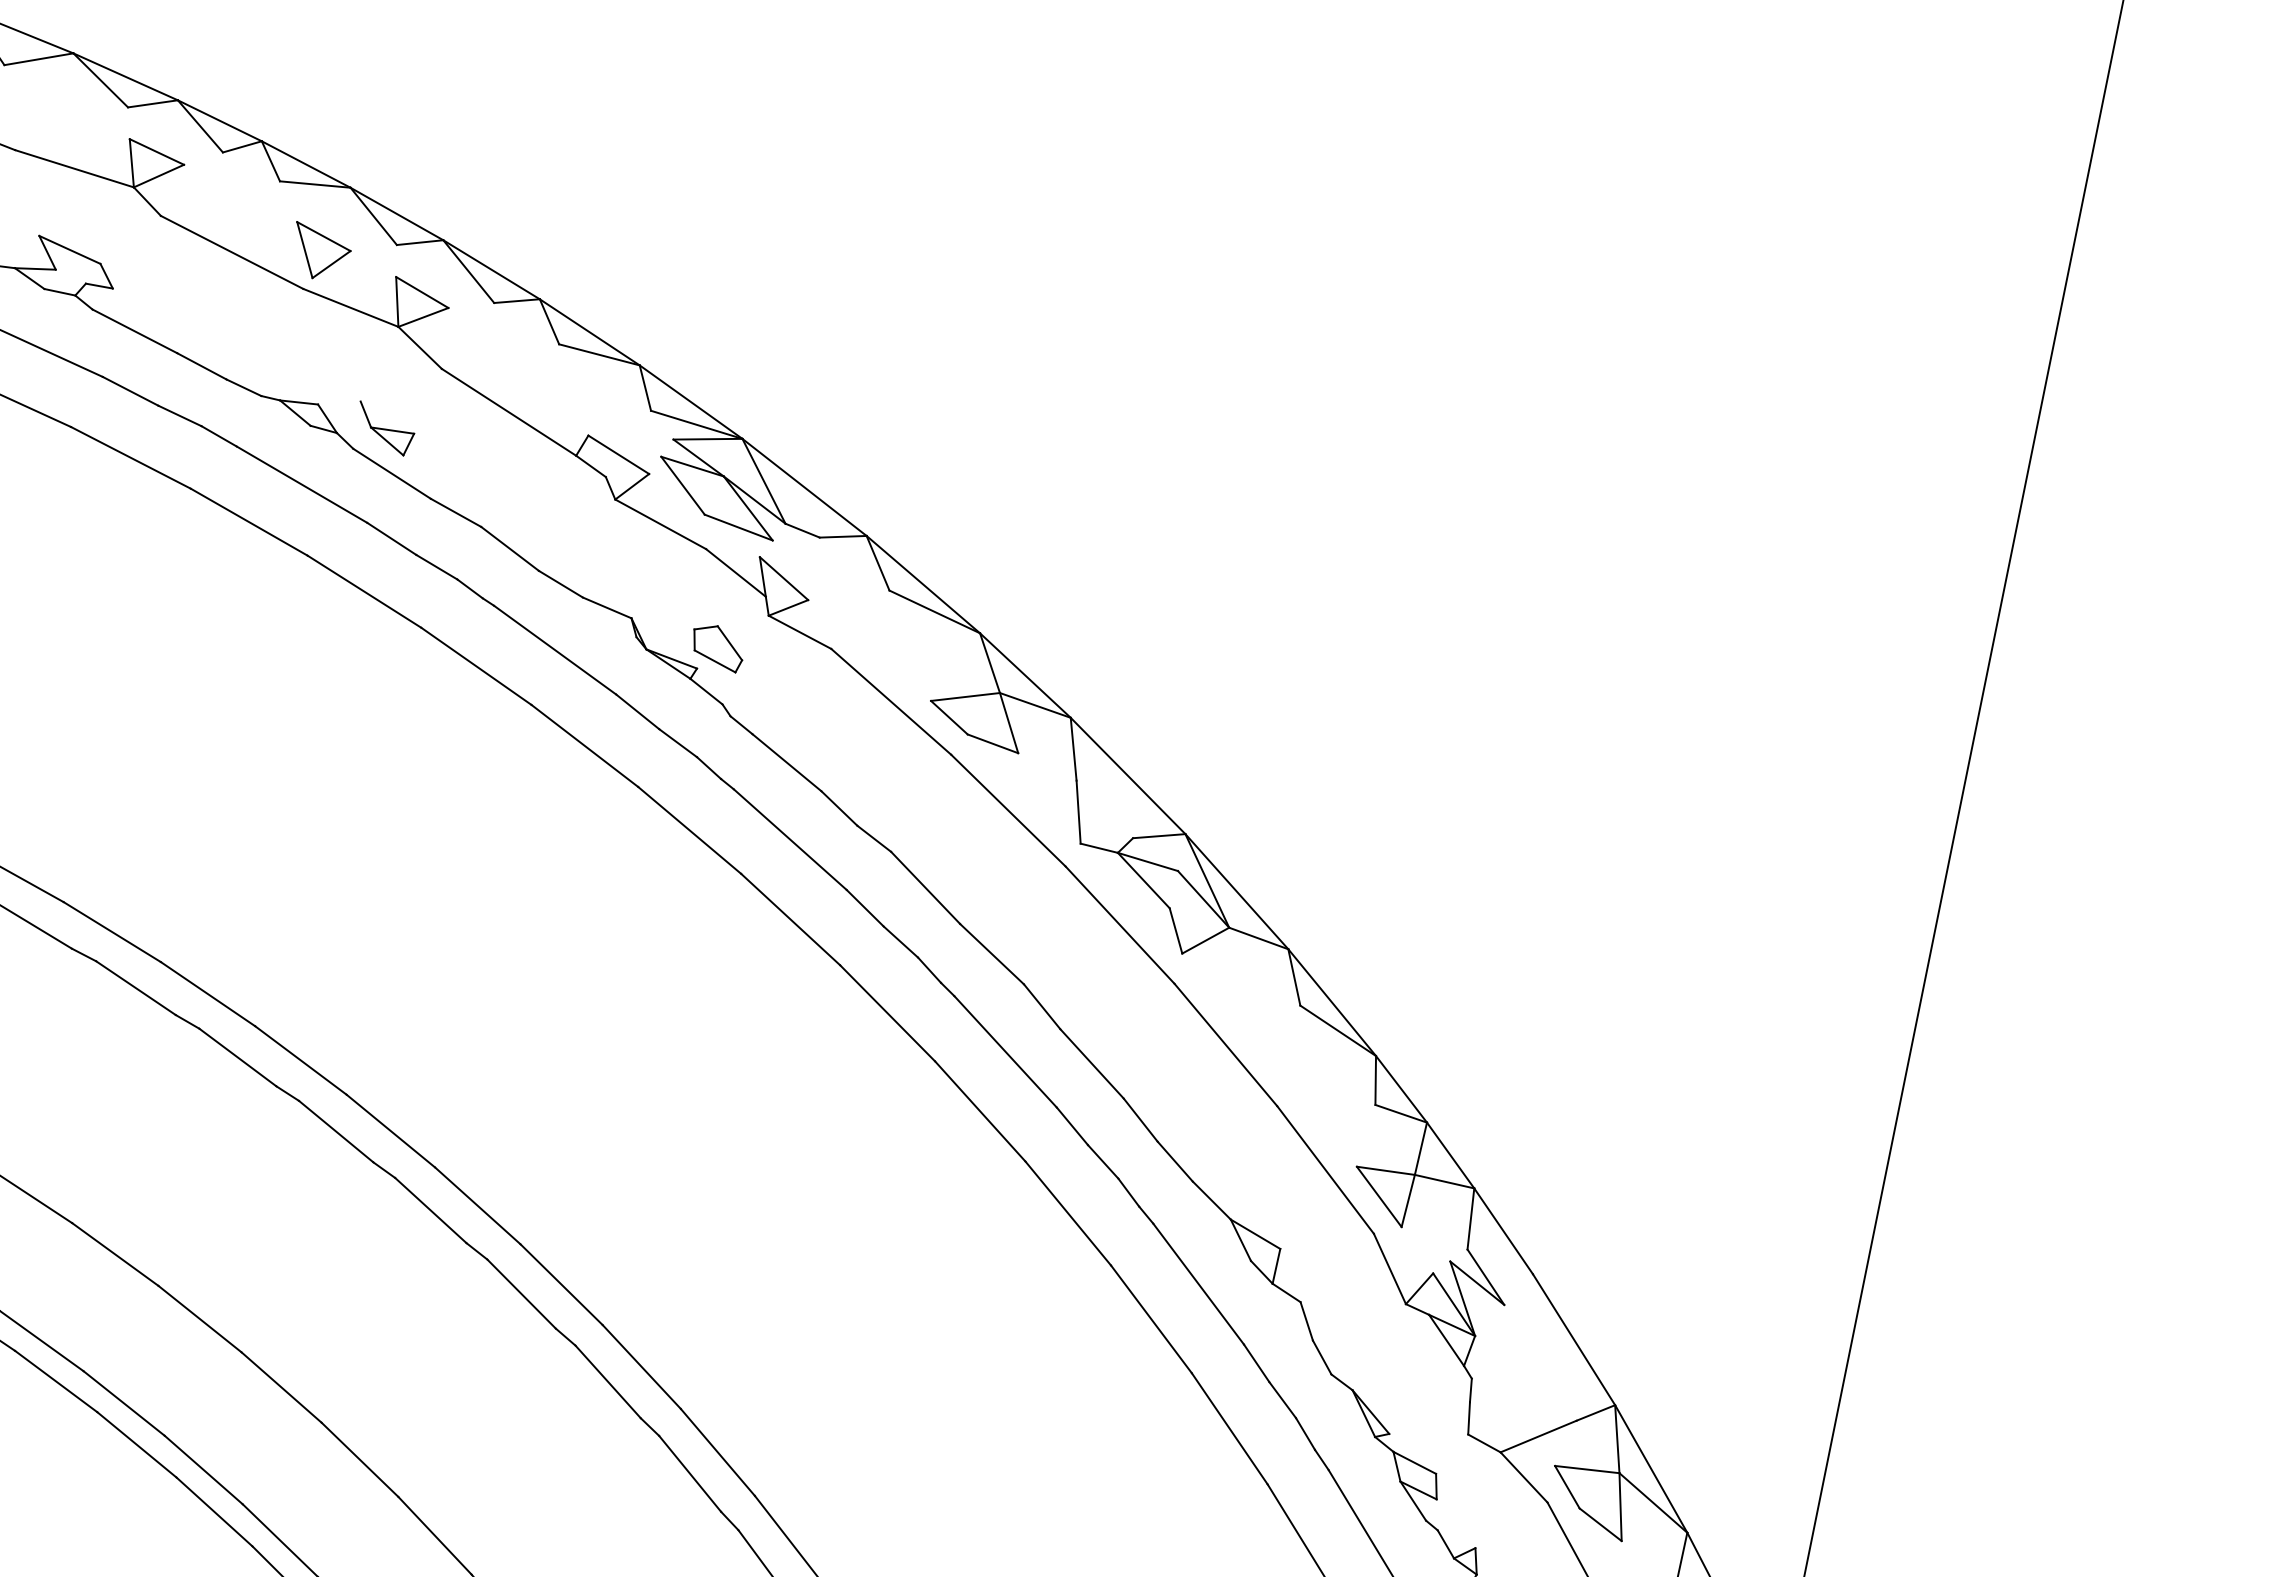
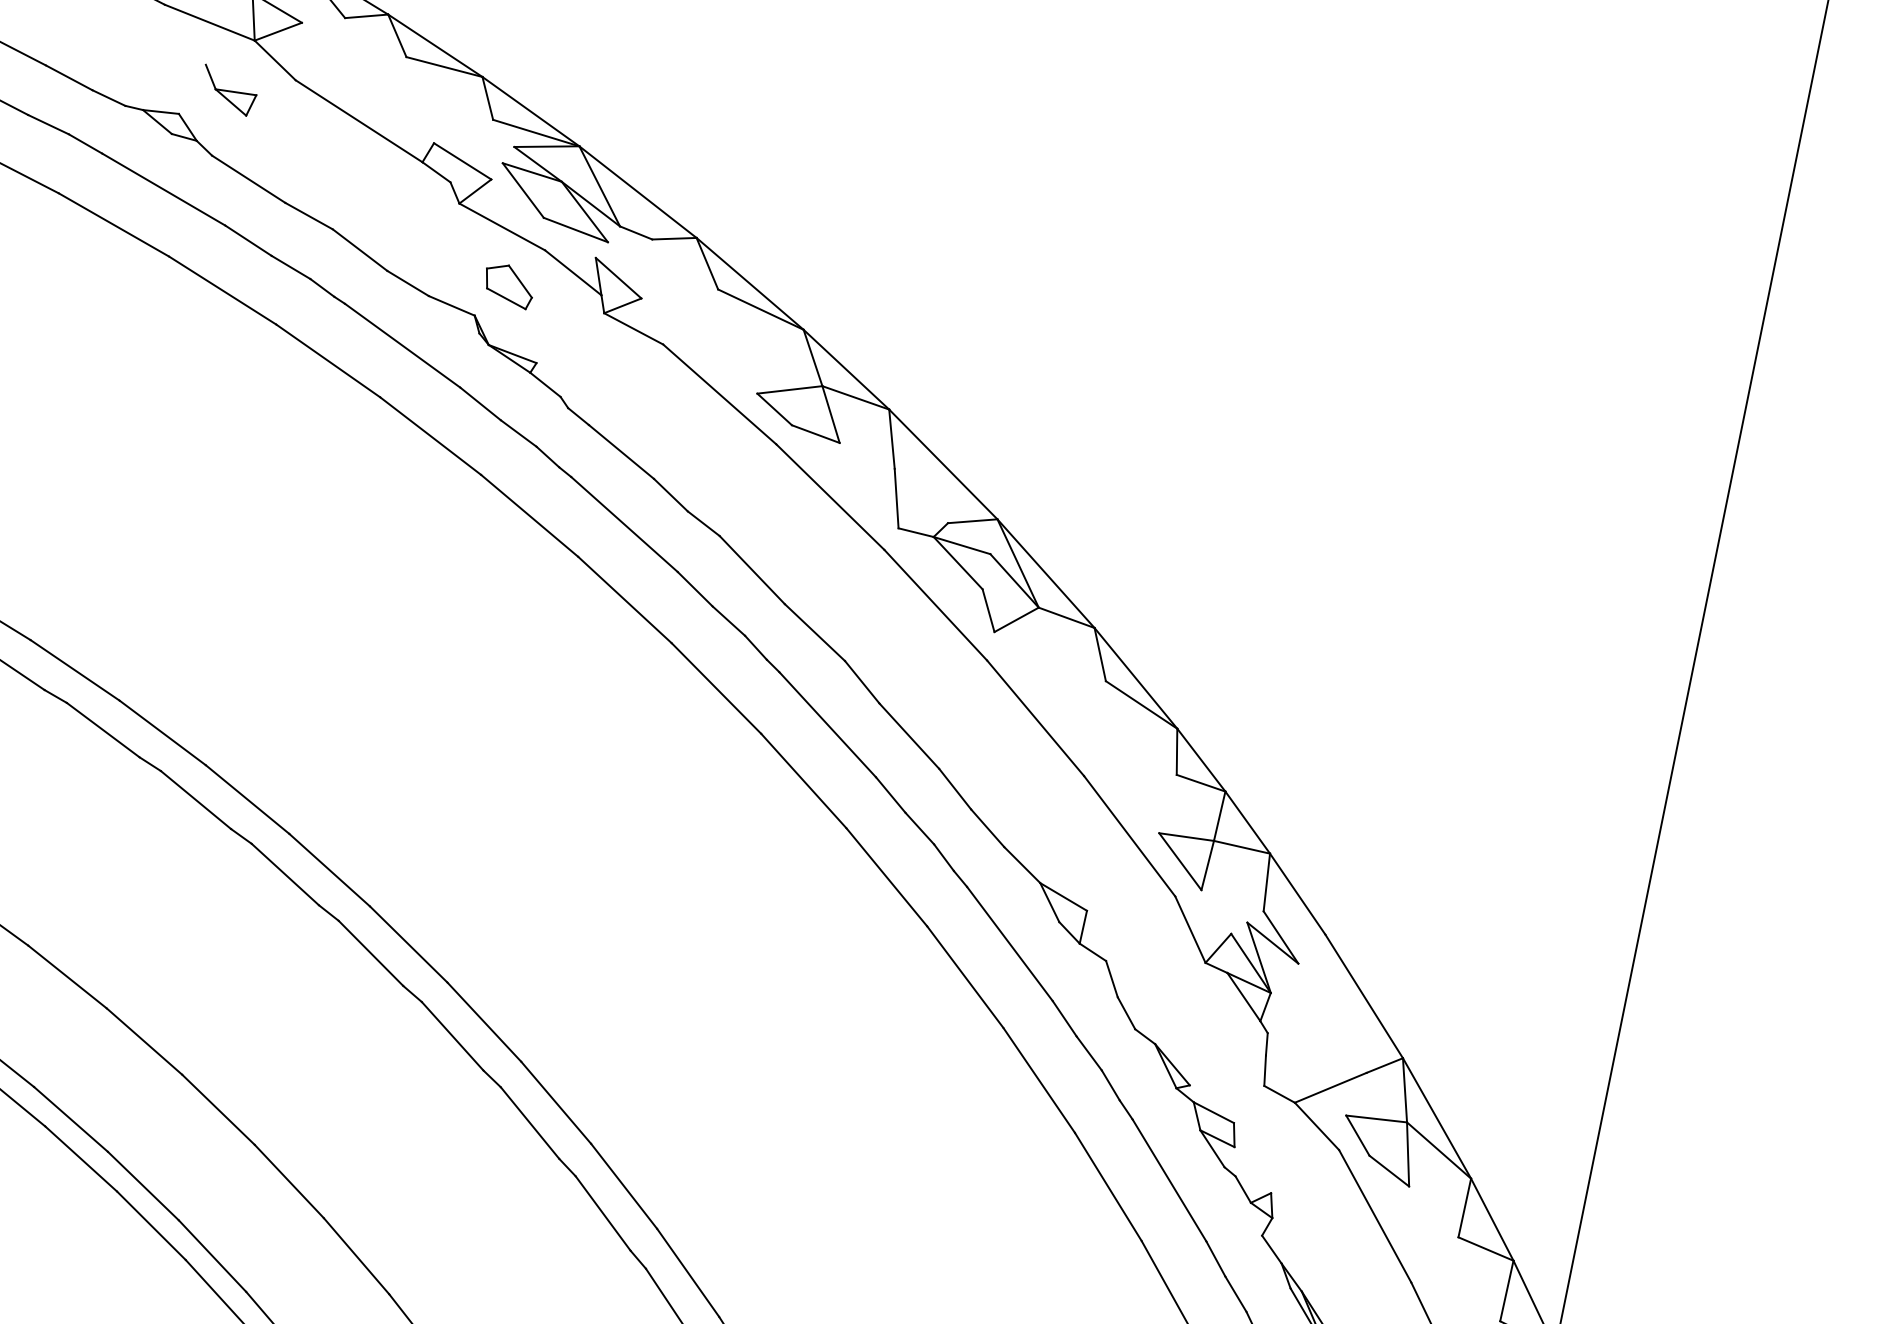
part: (387, 428) -> (231, 90), moved
part: (718, 649) -> (509, 287), moved

